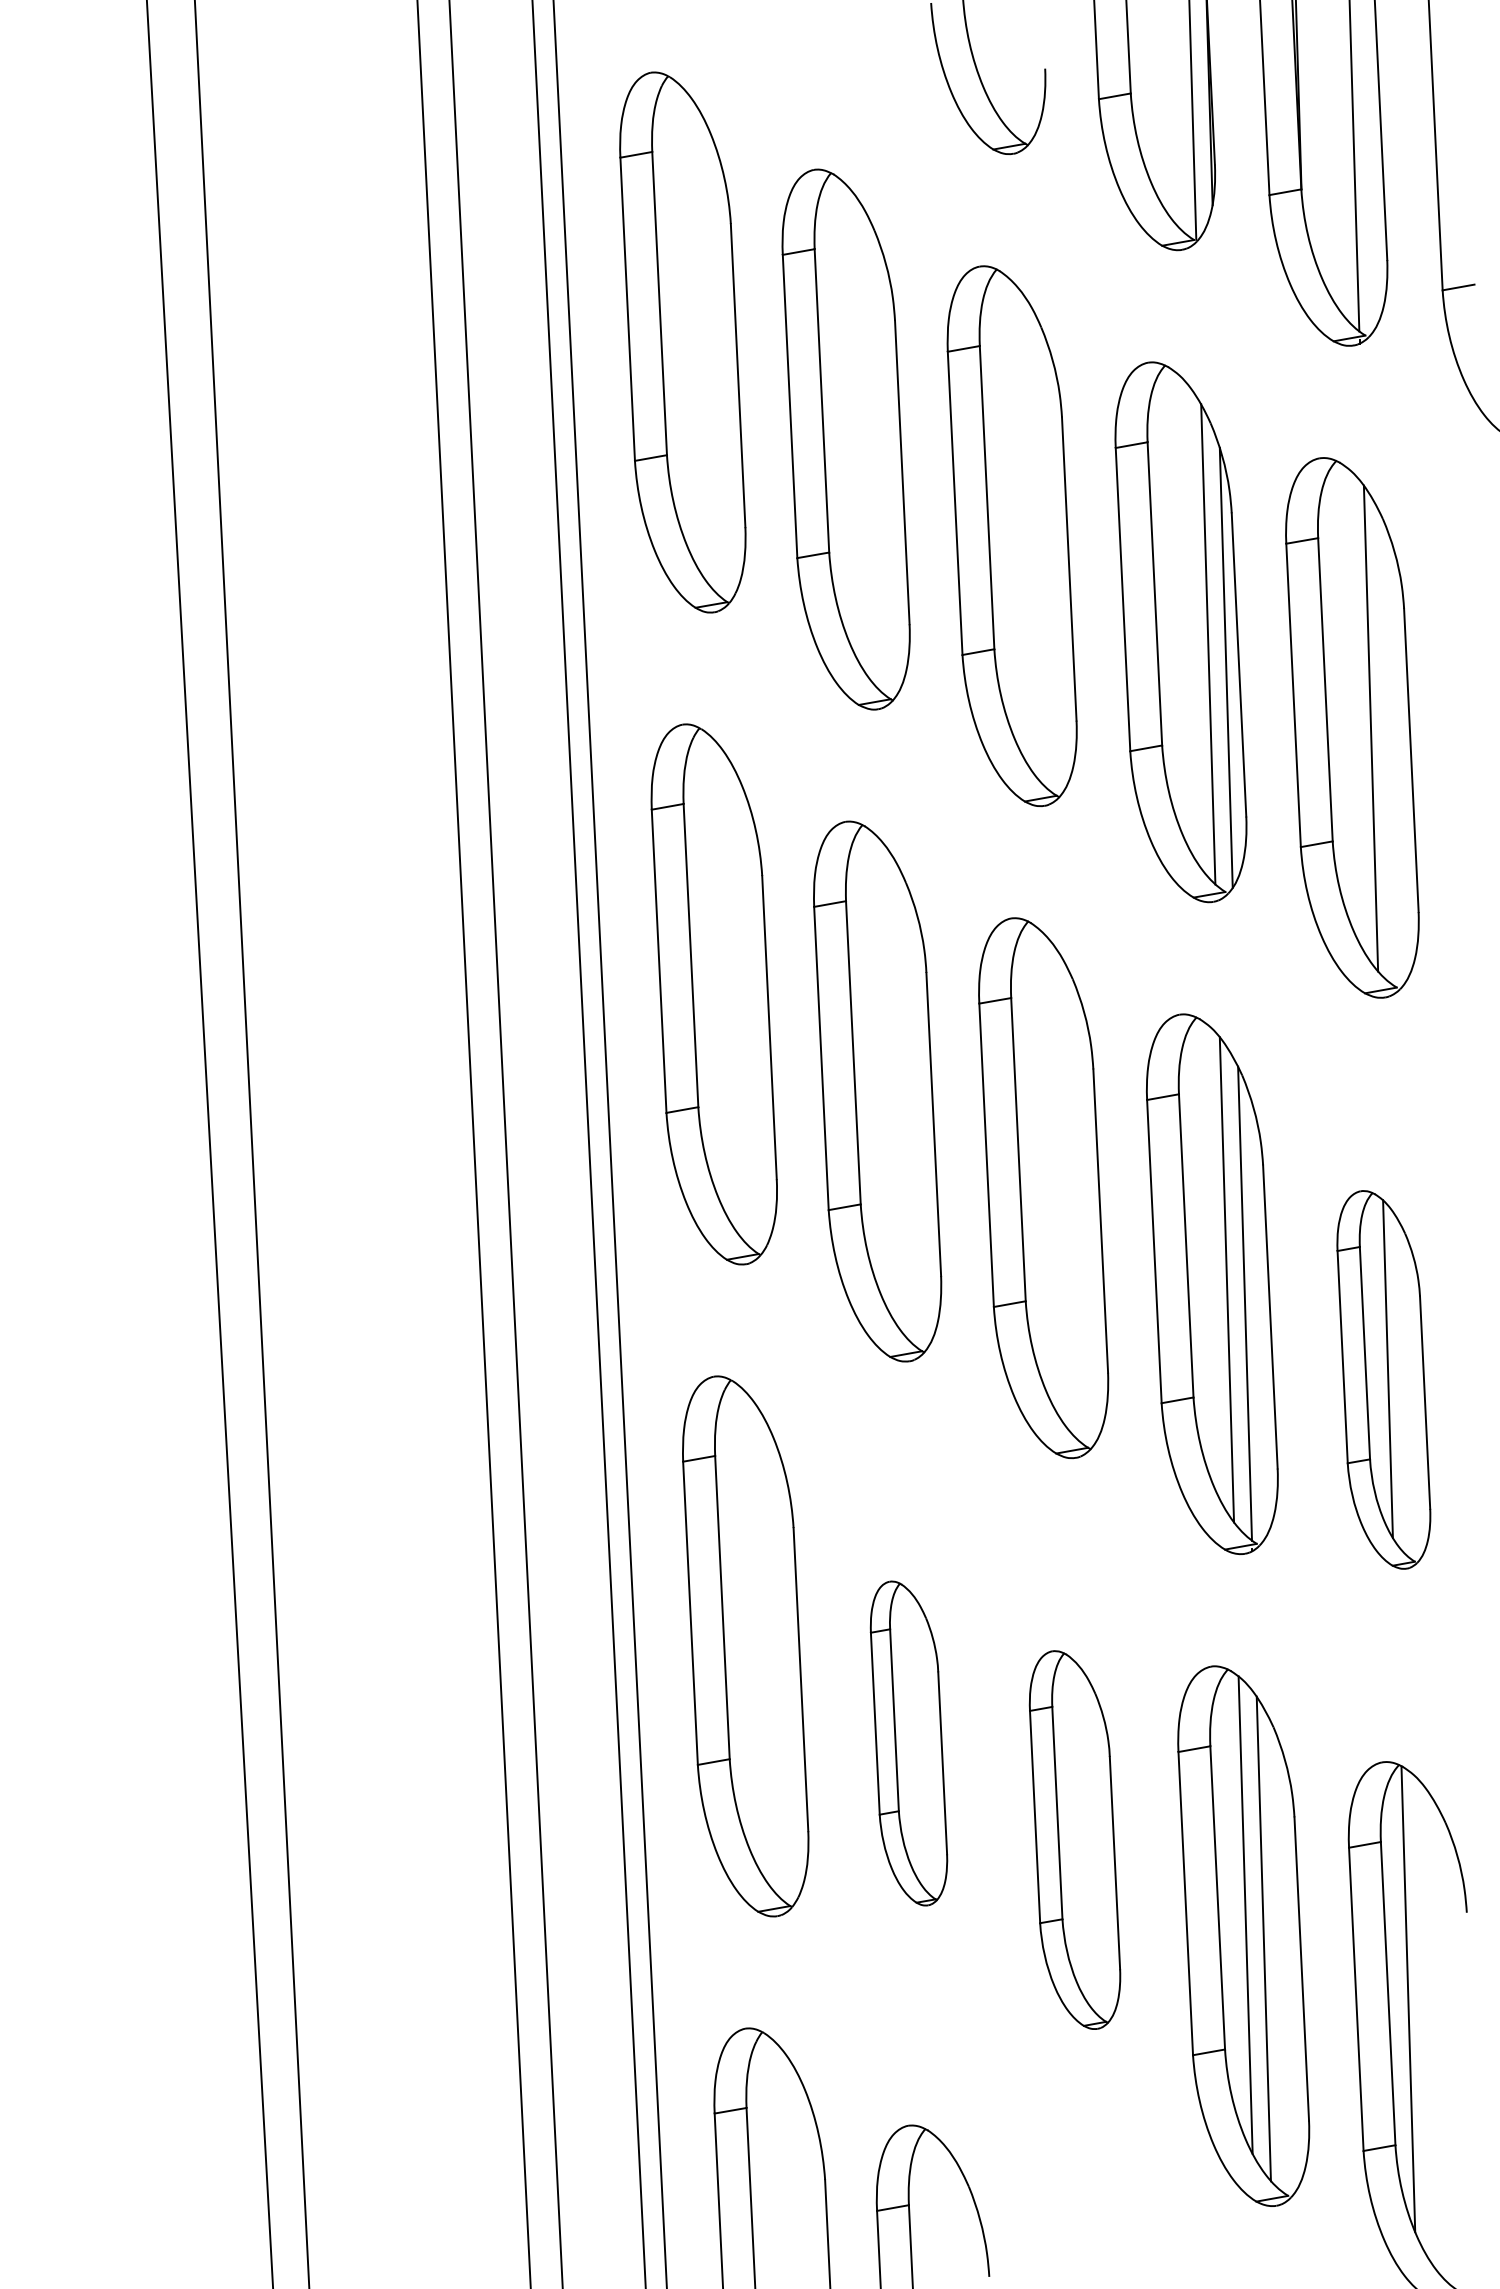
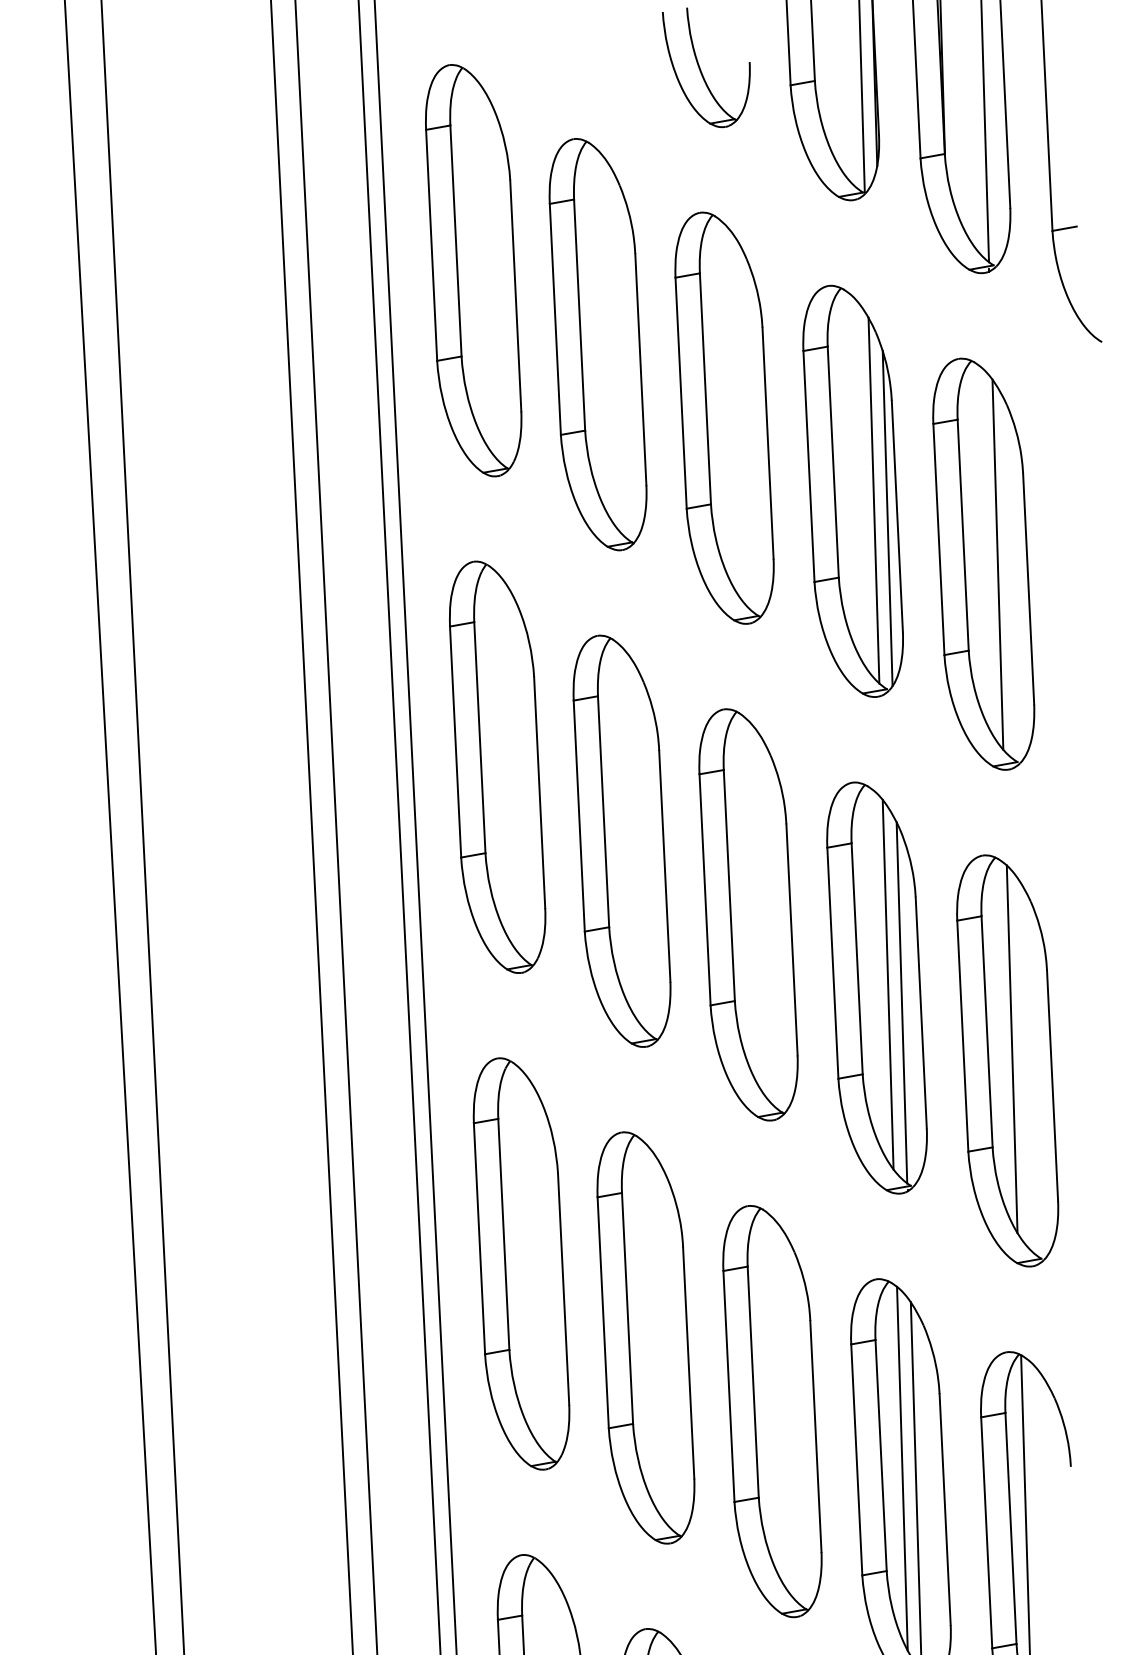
part: (1383, 1379) -> (1007, 1060), size x1.43
part: (908, 1743) -> (645, 1337), size x1.67
part: (1074, 1839) -> (772, 1411), size x1.43

